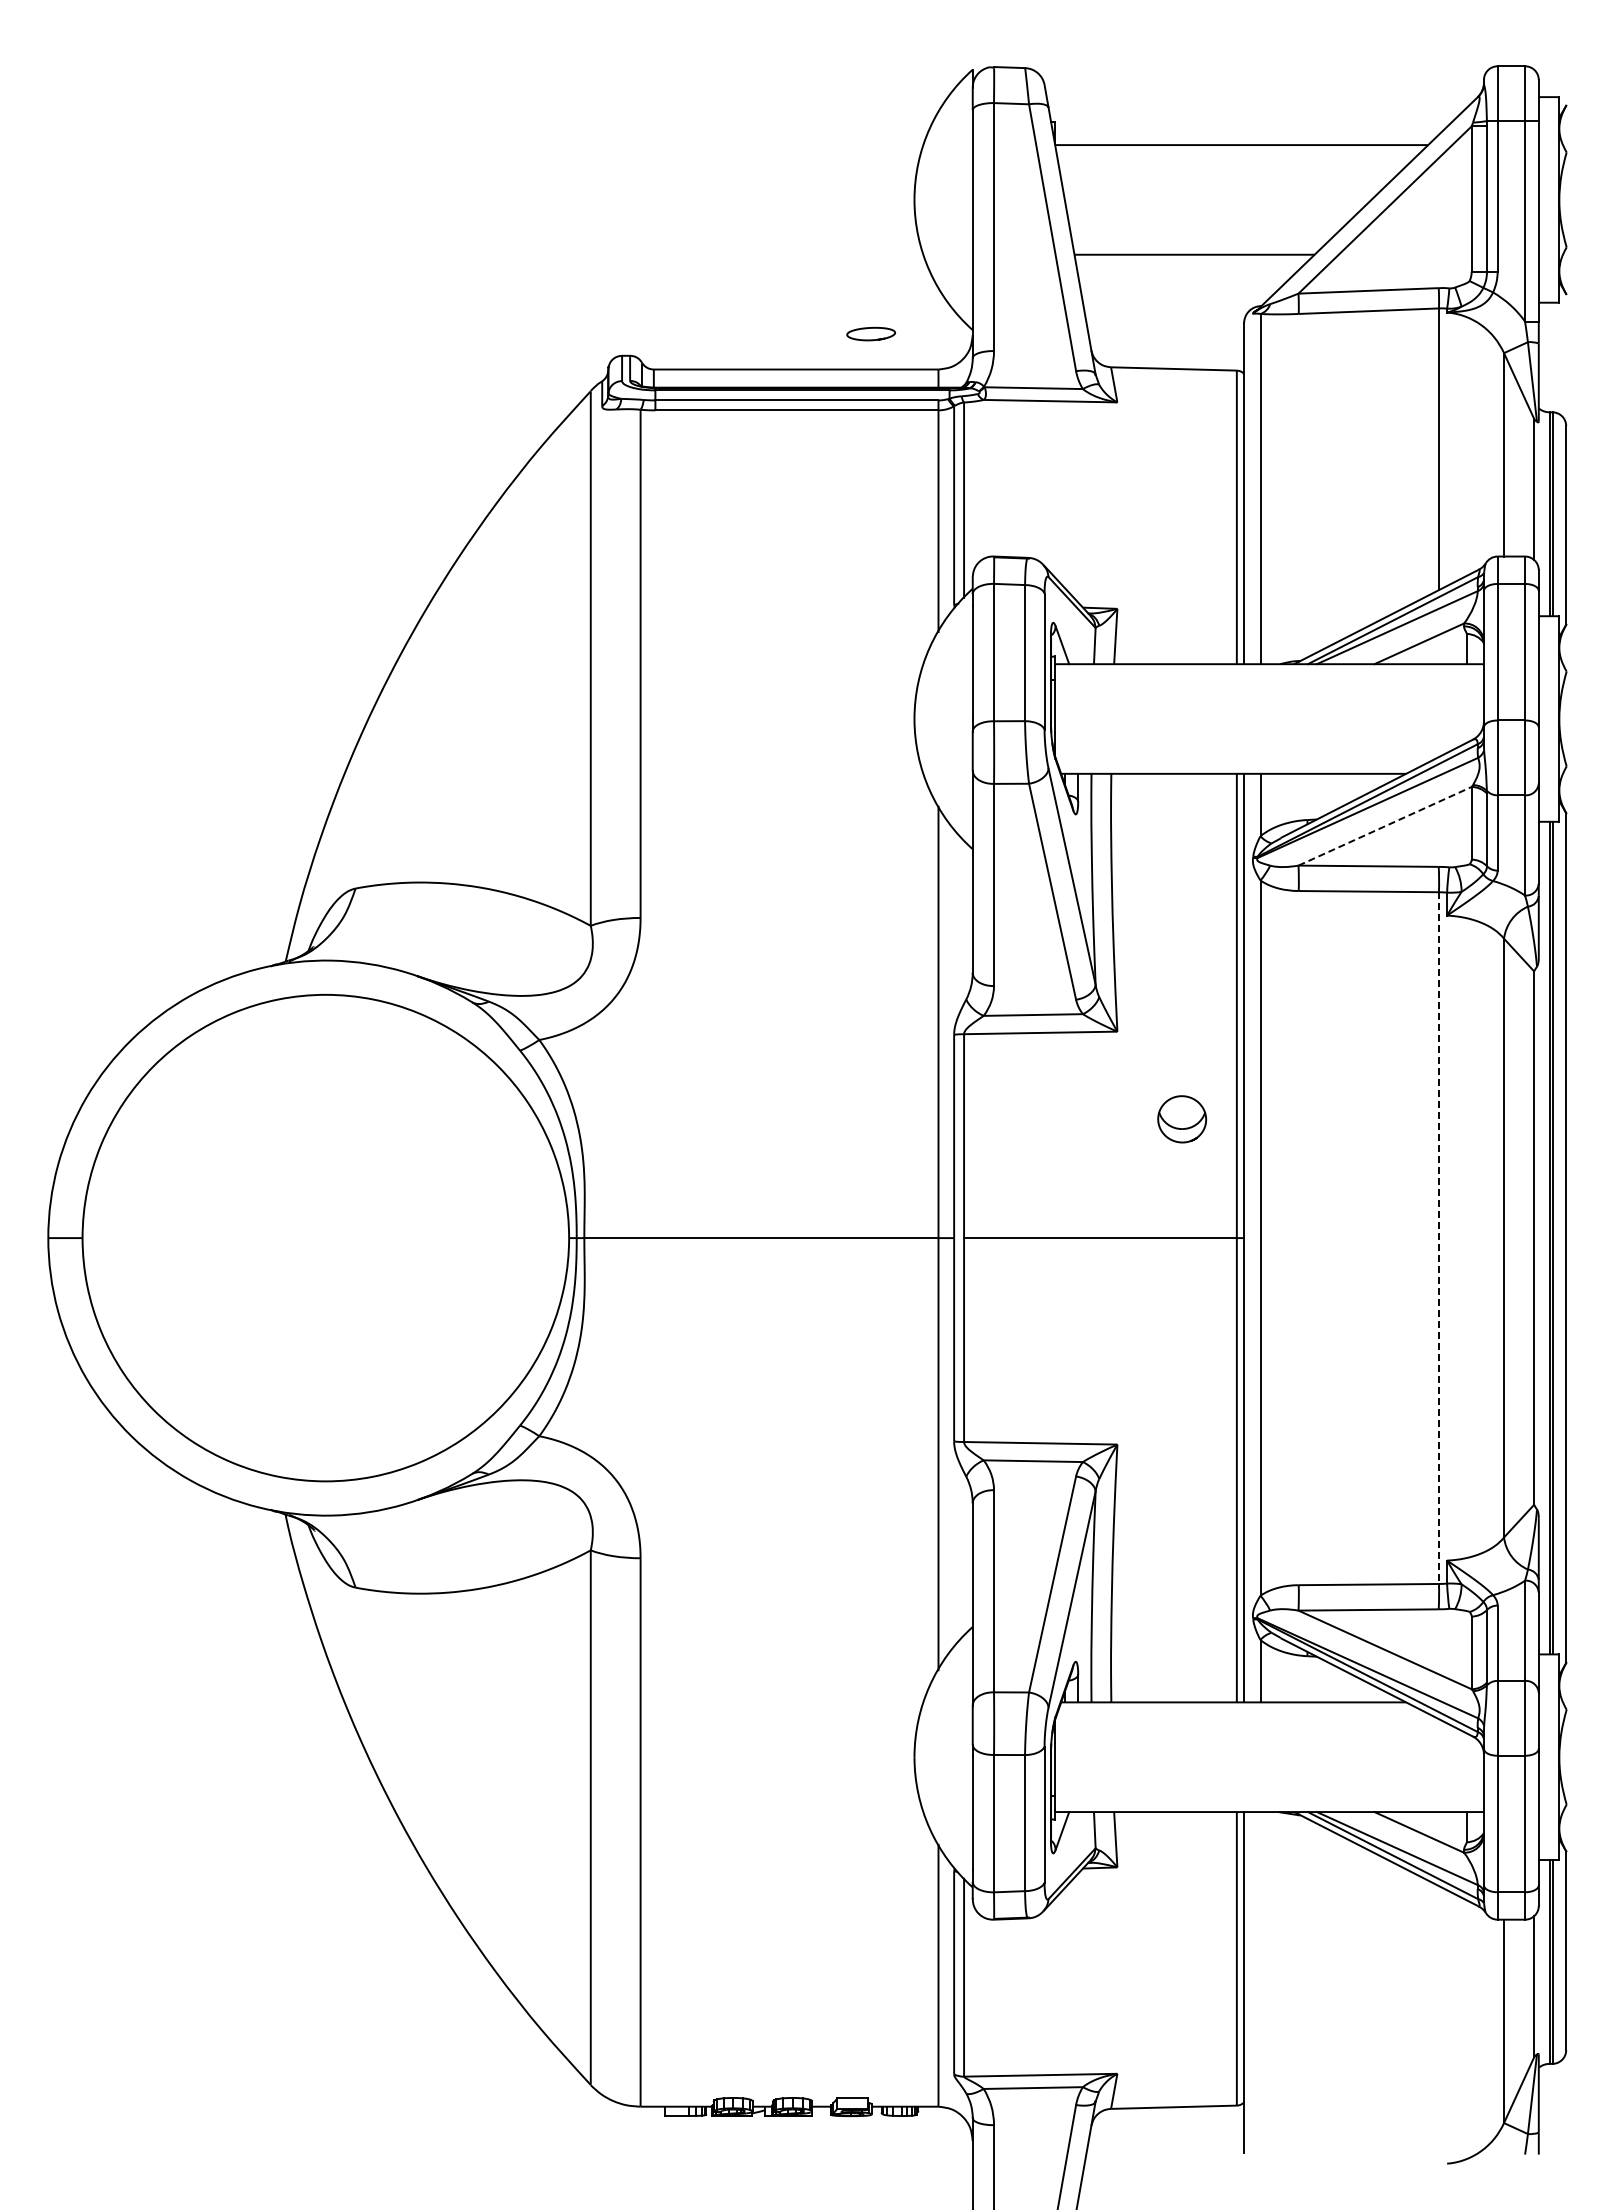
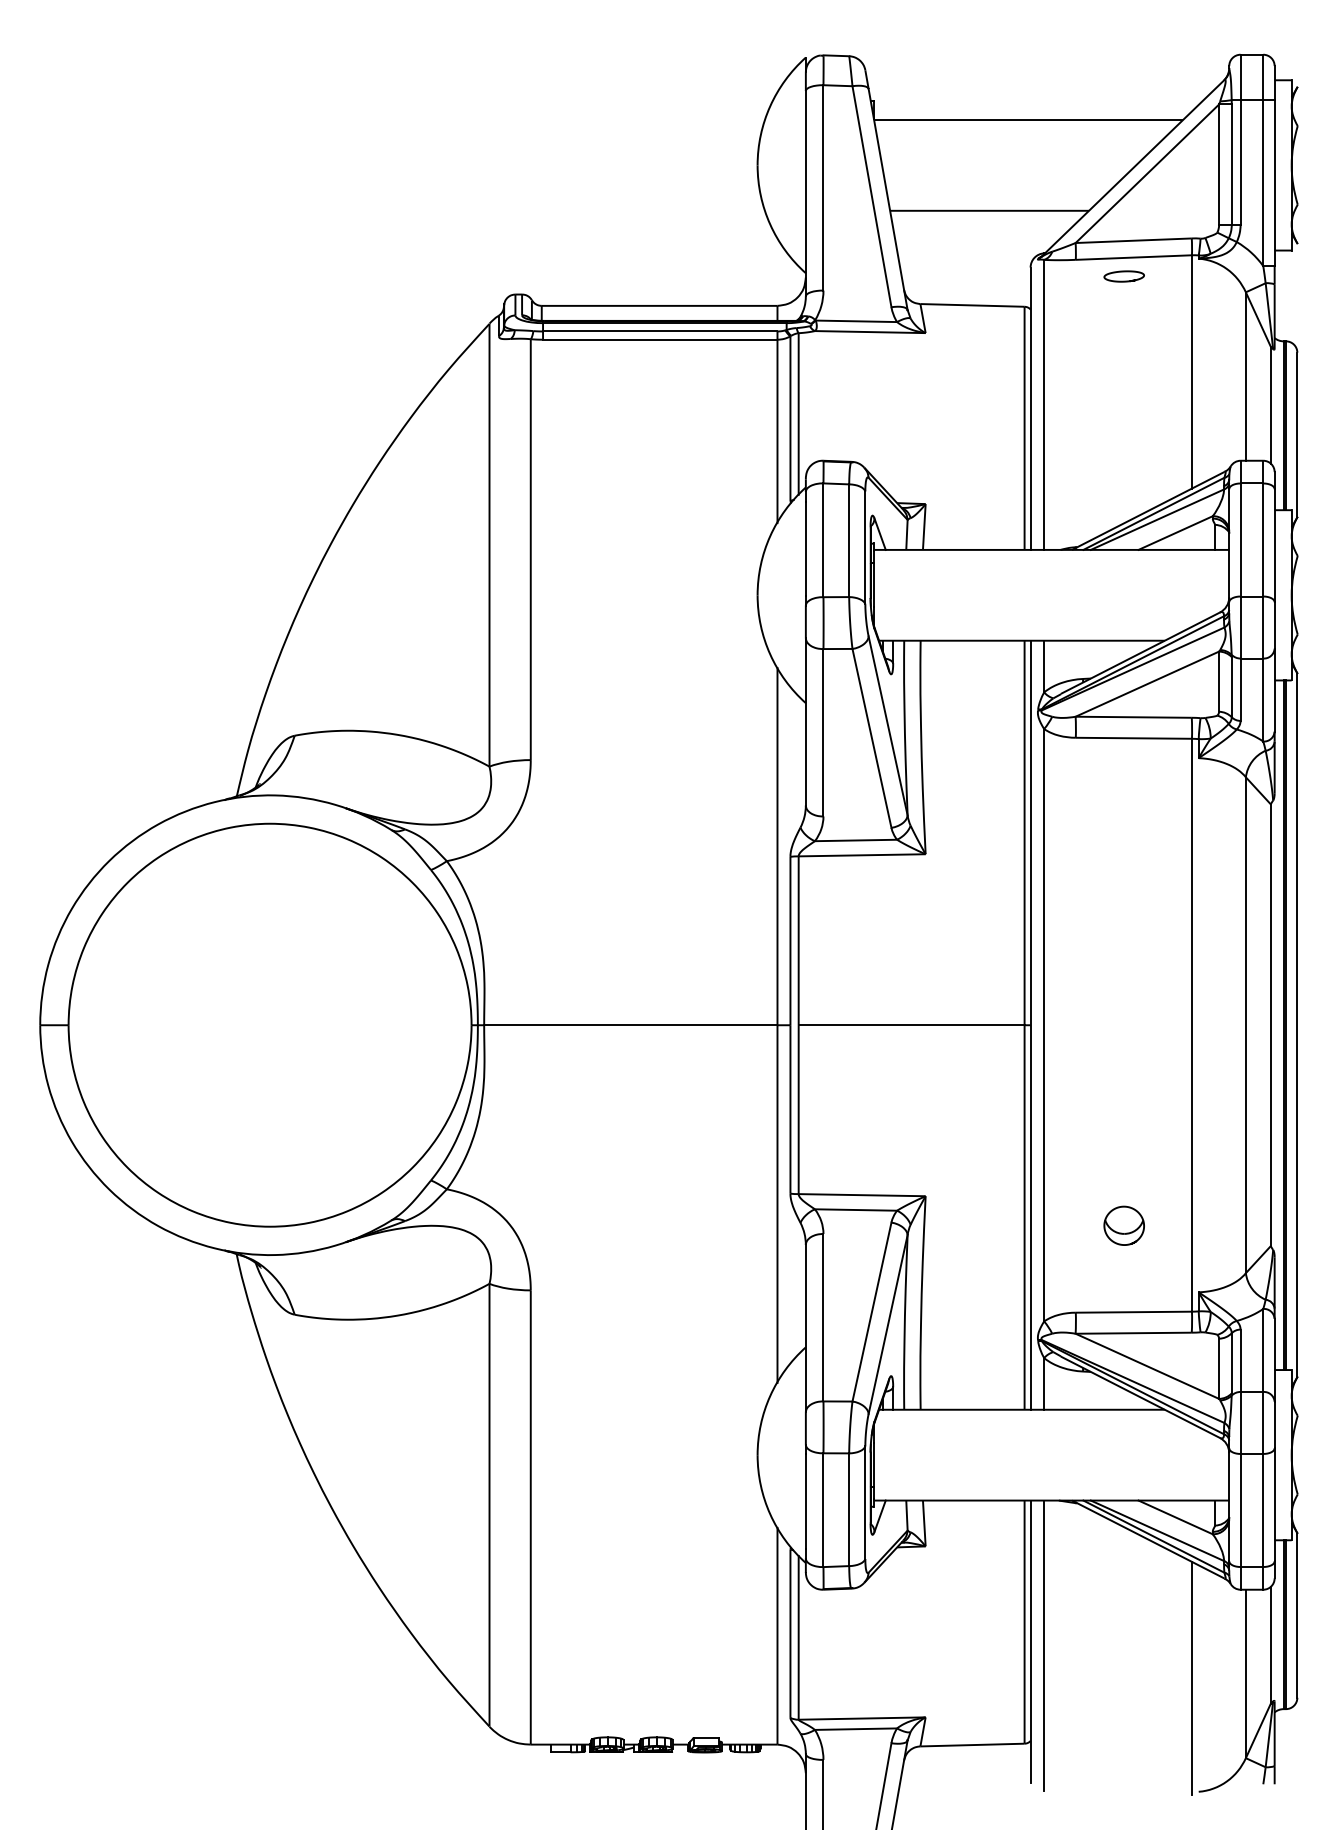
curve: (870, 328) -> (1123, 271), moved
line: (1385, 826) -> (1147, 684), dashed -> solid
part: (1182, 1119) -> (1124, 1225), moved
line: (1438, 1238) -> (1191, 1025), dashed -> solid
line: (1260, 1987) -> (1044, 1645), added
line: (1438, 2026) -> (1191, 1678), added

